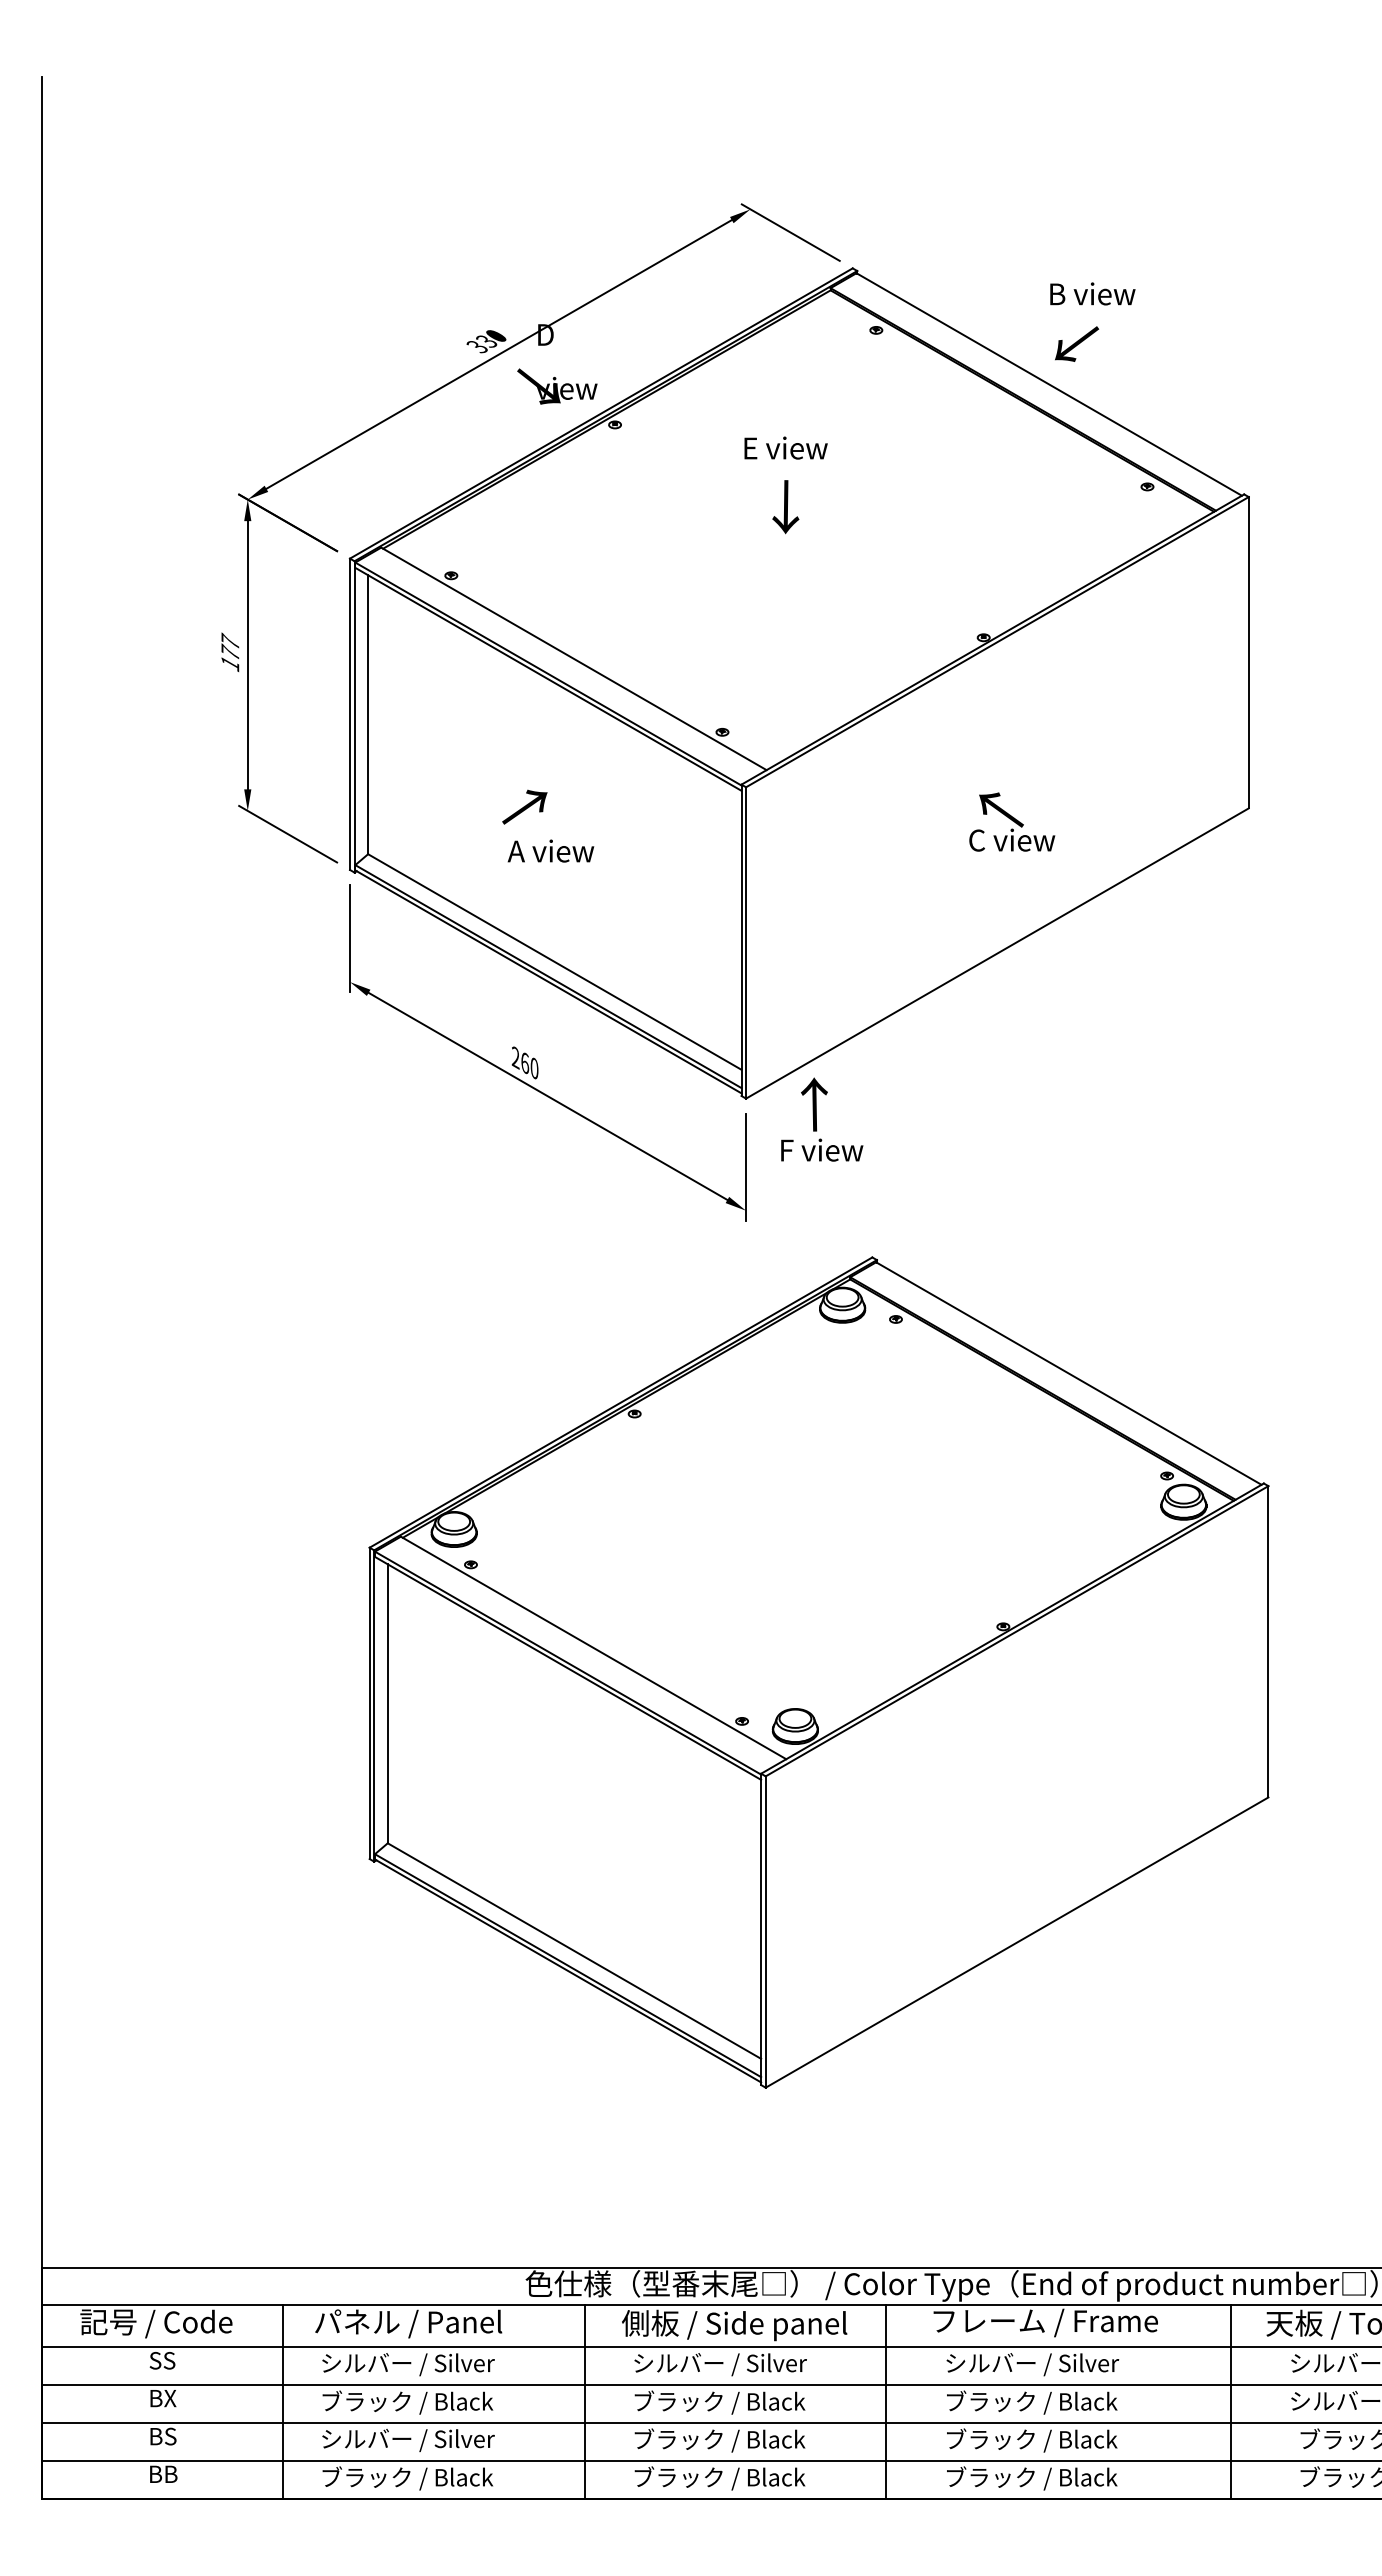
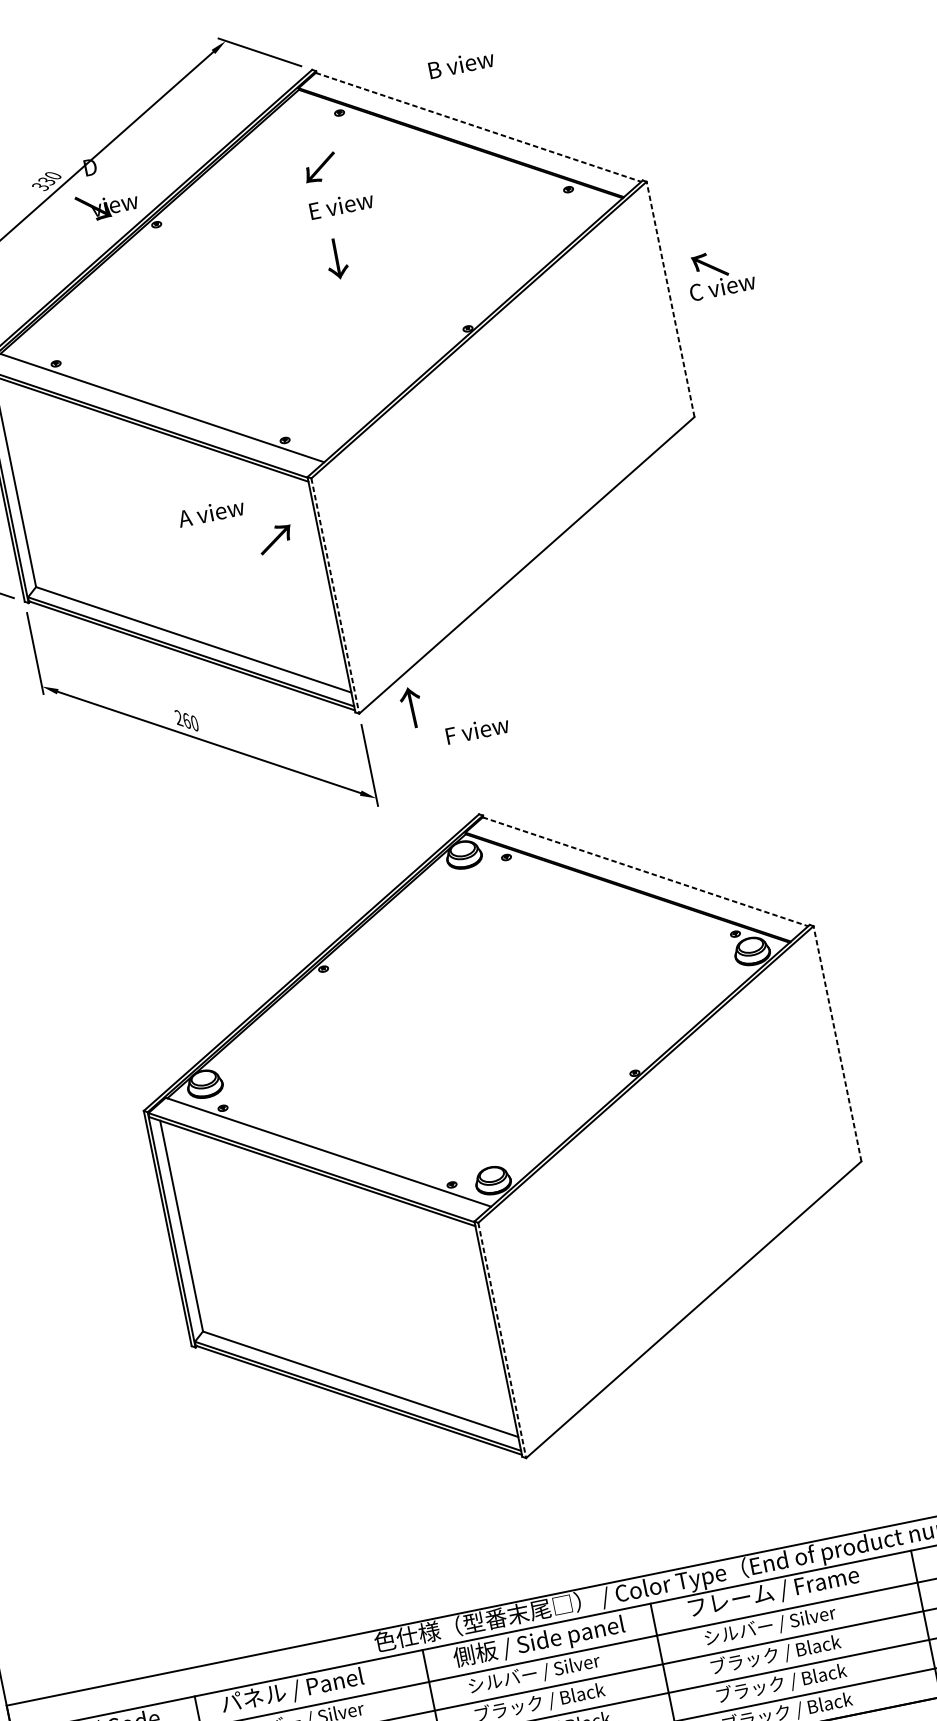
text: (1092, 293) -> (461, 64), moved
text: (1077, 343) -> (320, 167), moved
line: (1049, 384) -> (478, 127), solid -> dashed
text: (785, 447) -> (341, 204), moved
text: (785, 507) -> (336, 259), moved
line: (1248, 652) -> (670, 299), solid -> dashed
text: (524, 806) -> (275, 538), moved
text: (1012, 821) -> (720, 272), moved
text: (550, 850) -> (210, 512), moved
line: (746, 942) -> (335, 595), solid -> dashed
text: (822, 1149) -> (477, 729), moved
line: (1068, 1373) -> (645, 871), solid -> dashed
line: (1268, 1641) -> (837, 1043), solid -> dashed
line: (765, 1932) -> (502, 1340), solid -> dashed

